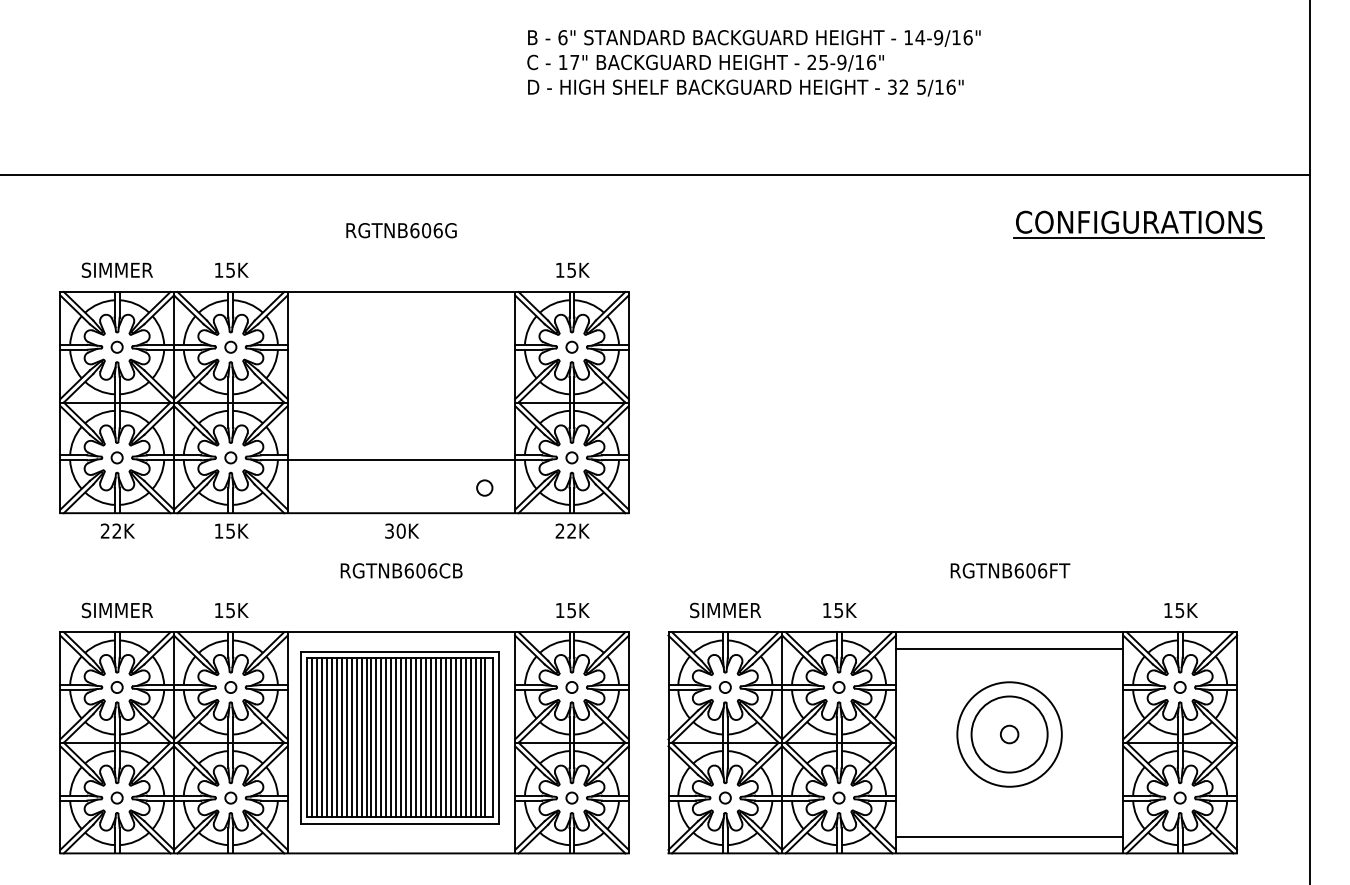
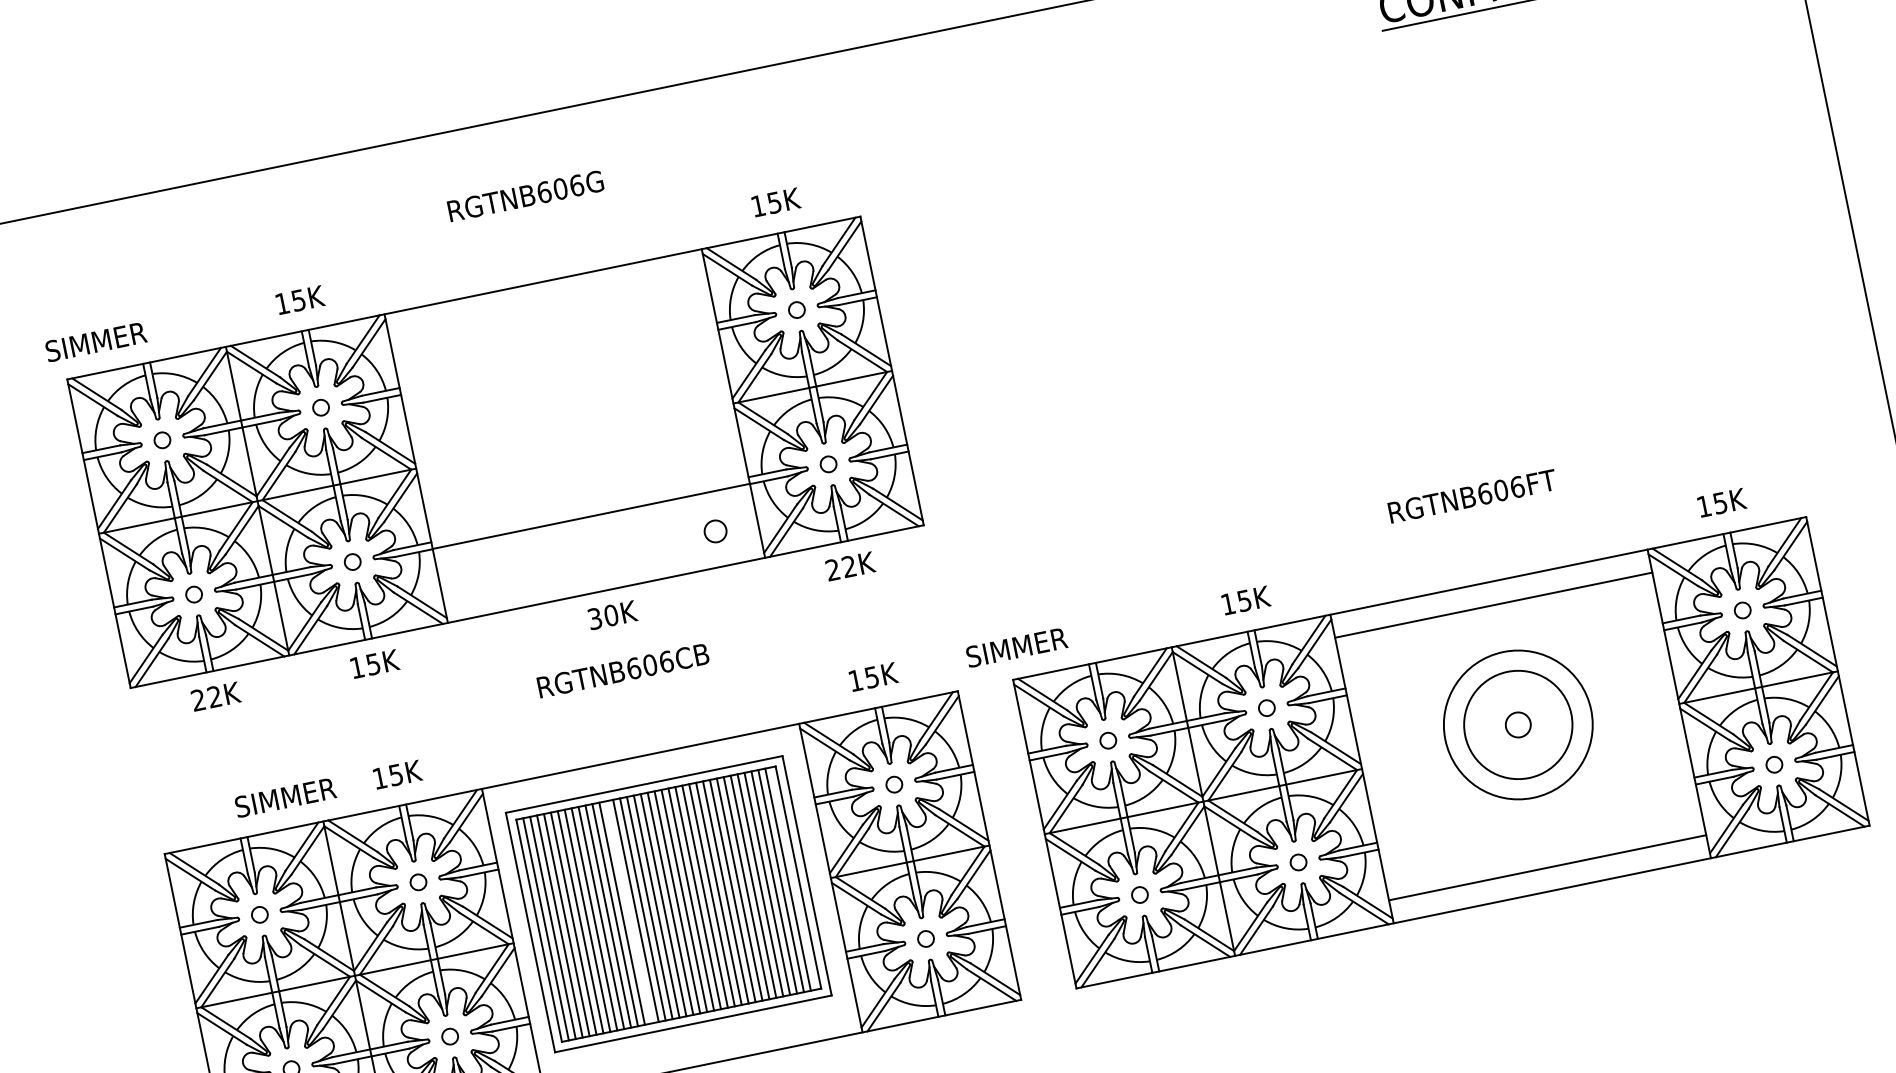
text: (117, 269) -> (96, 340), moved
text: (117, 610) -> (285, 797), moved
text: (725, 610) -> (1016, 647), moved
line: (371, 737) -> (628, 911), removed

